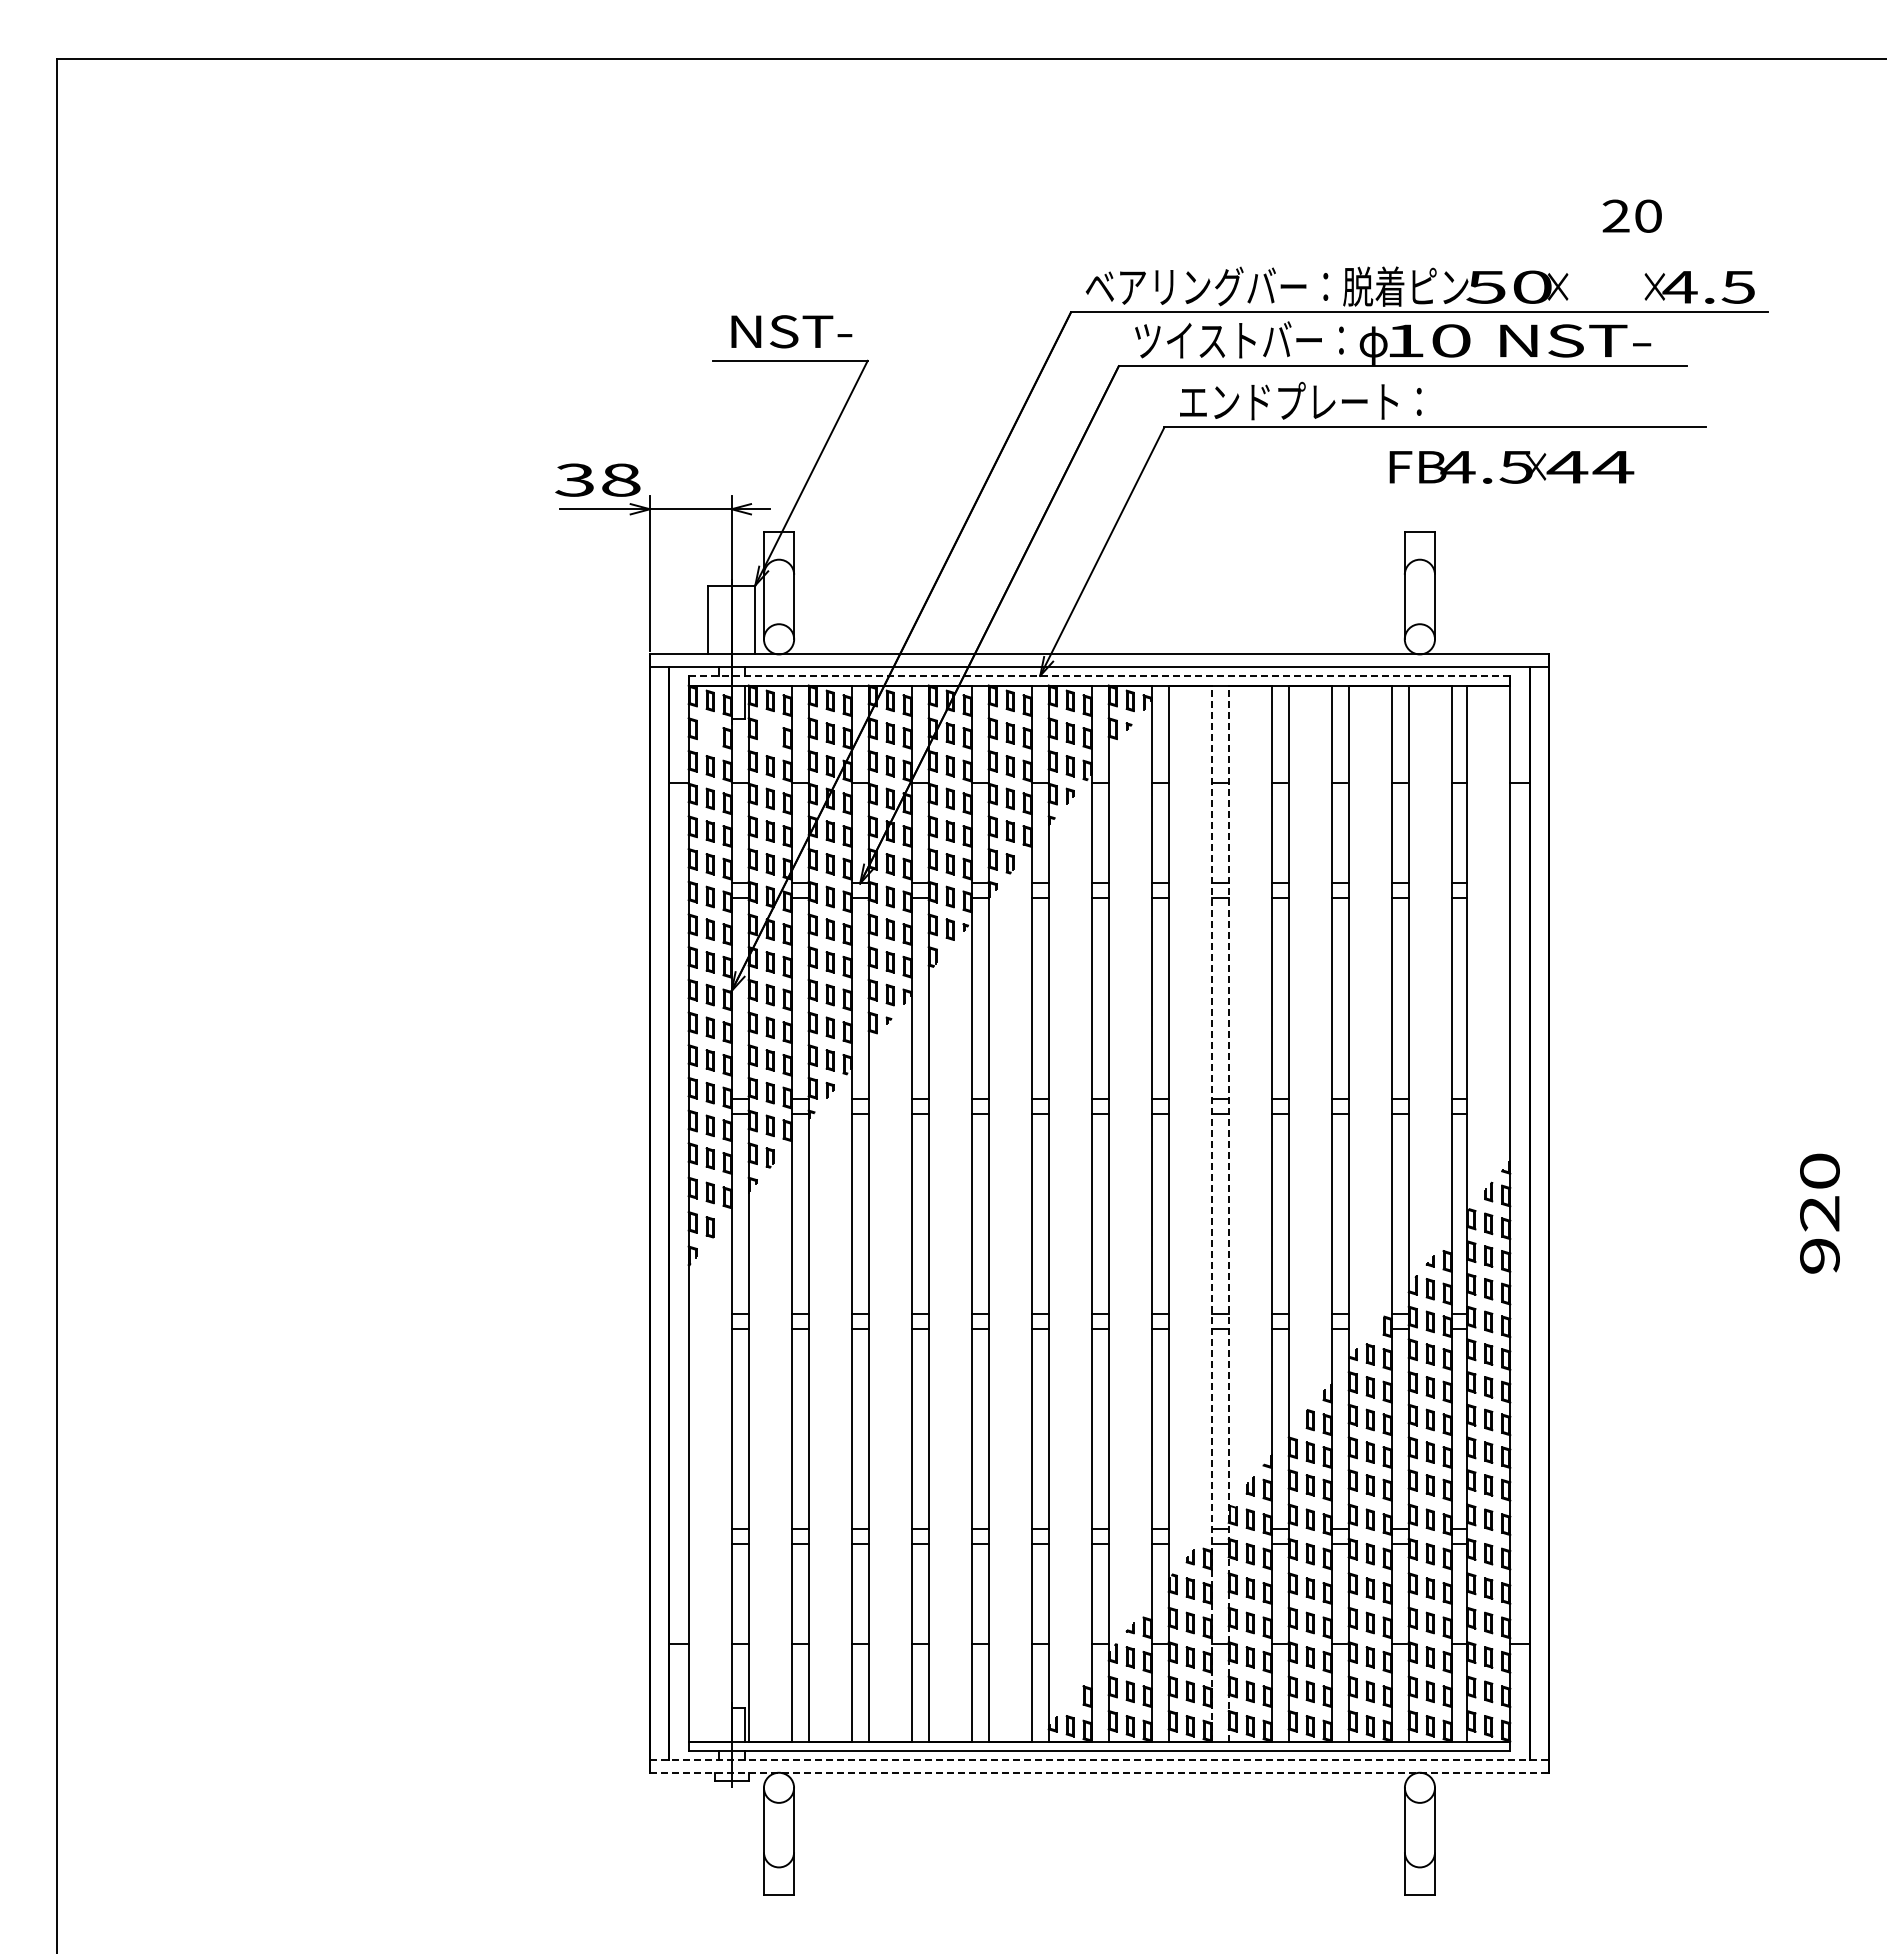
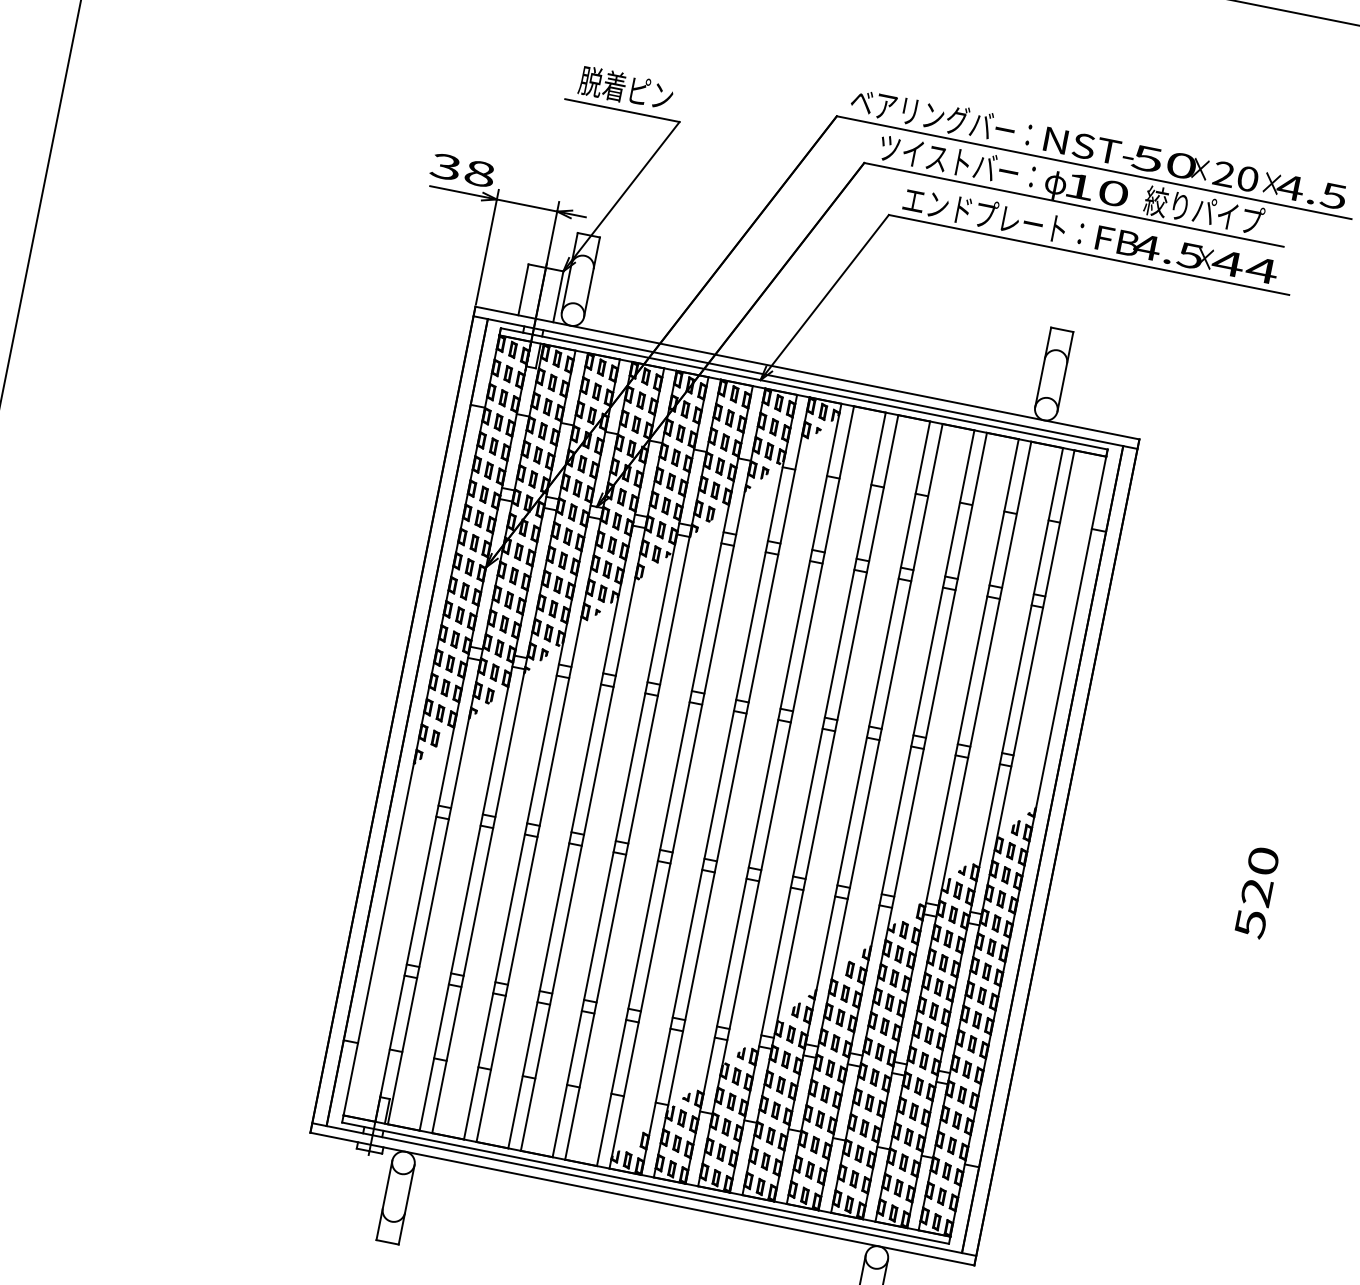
text: (1631, 215) -> (1235, 176), moved
text: (1405, 286) -> (1087, 146), 脱着ピン -> NST-
text: (789, 331) -> (626, 88), NST- -> 脱着ピン
text: (1573, 340) -> (1203, 211), NST- -> 絞りパイプ
text: (1511, 467) -> (1186, 255), moved
line: (1099, 675) -> (804, 388), dashed -> solid
part: (709, 733) -> (507, 373), added
part: (769, 733) -> (552, 382), added
line: (1211, 1213) -> (807, 802), dashed -> solid
line: (1228, 1213) -> (820, 805), dashed -> solid
text: (1819, 1256) -> (1250, 924), 920 -> 520
line: (1099, 1759) -> (644, 1189), dashed -> solid
line: (1099, 1772) -> (642, 1198), dashed -> solid

